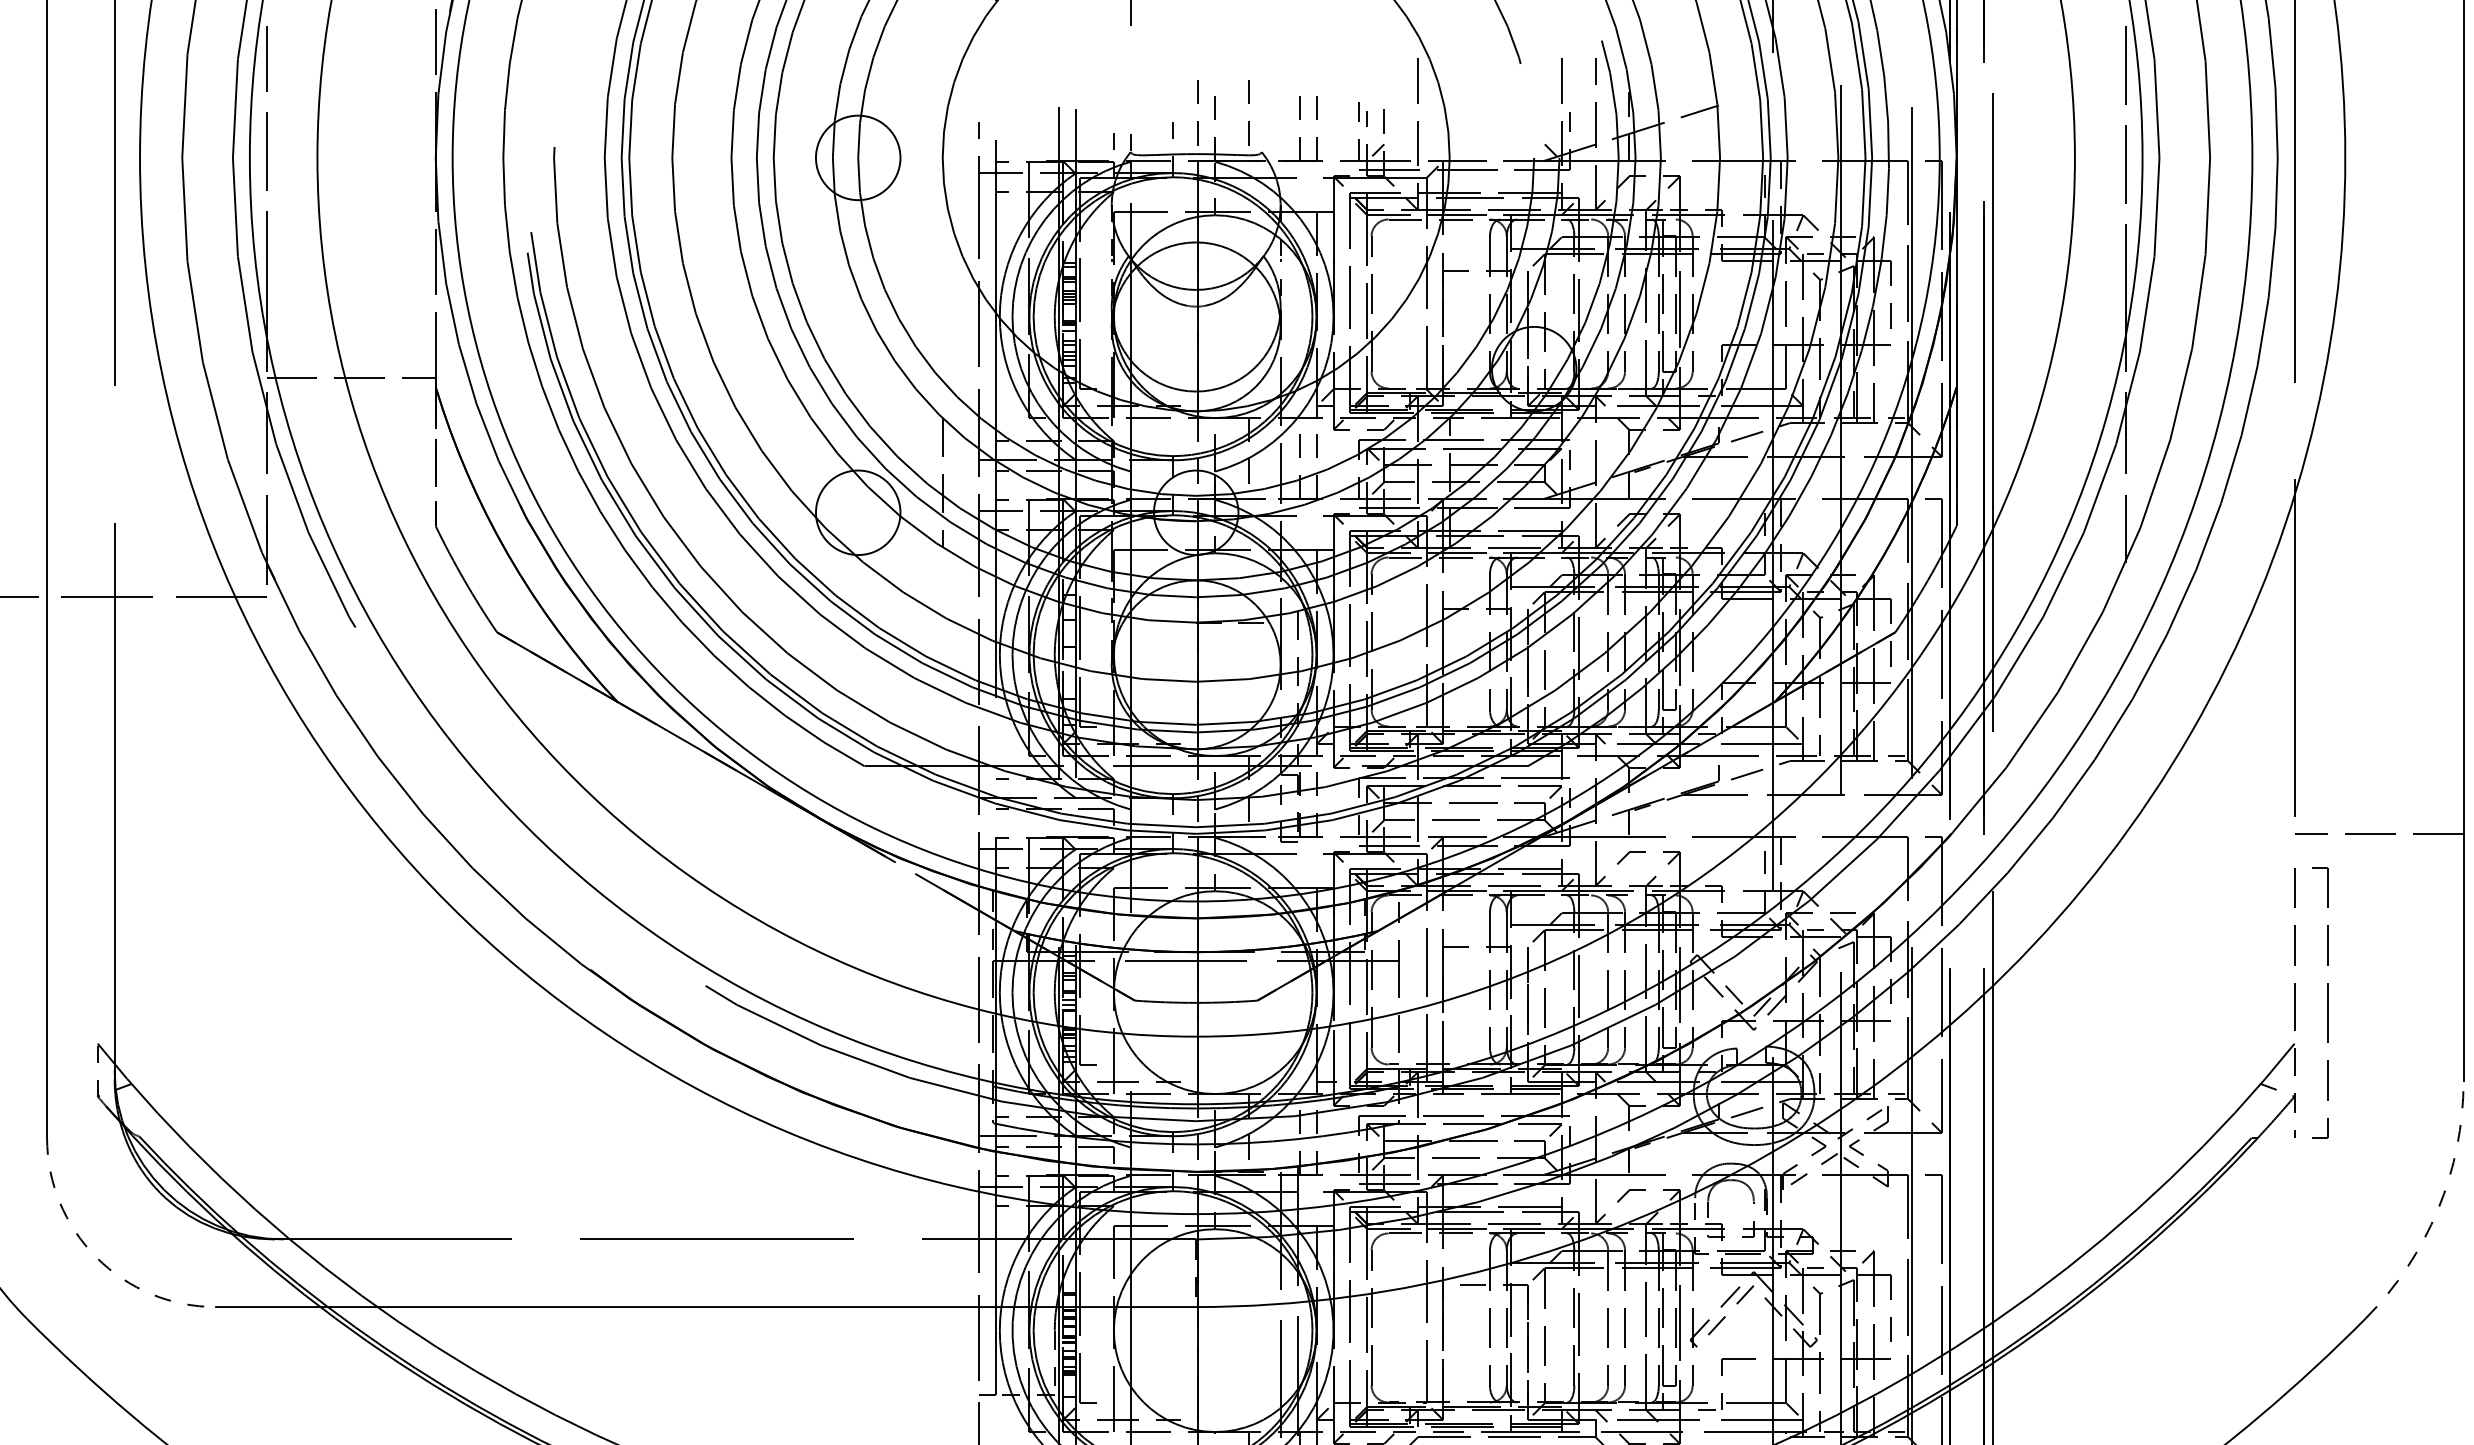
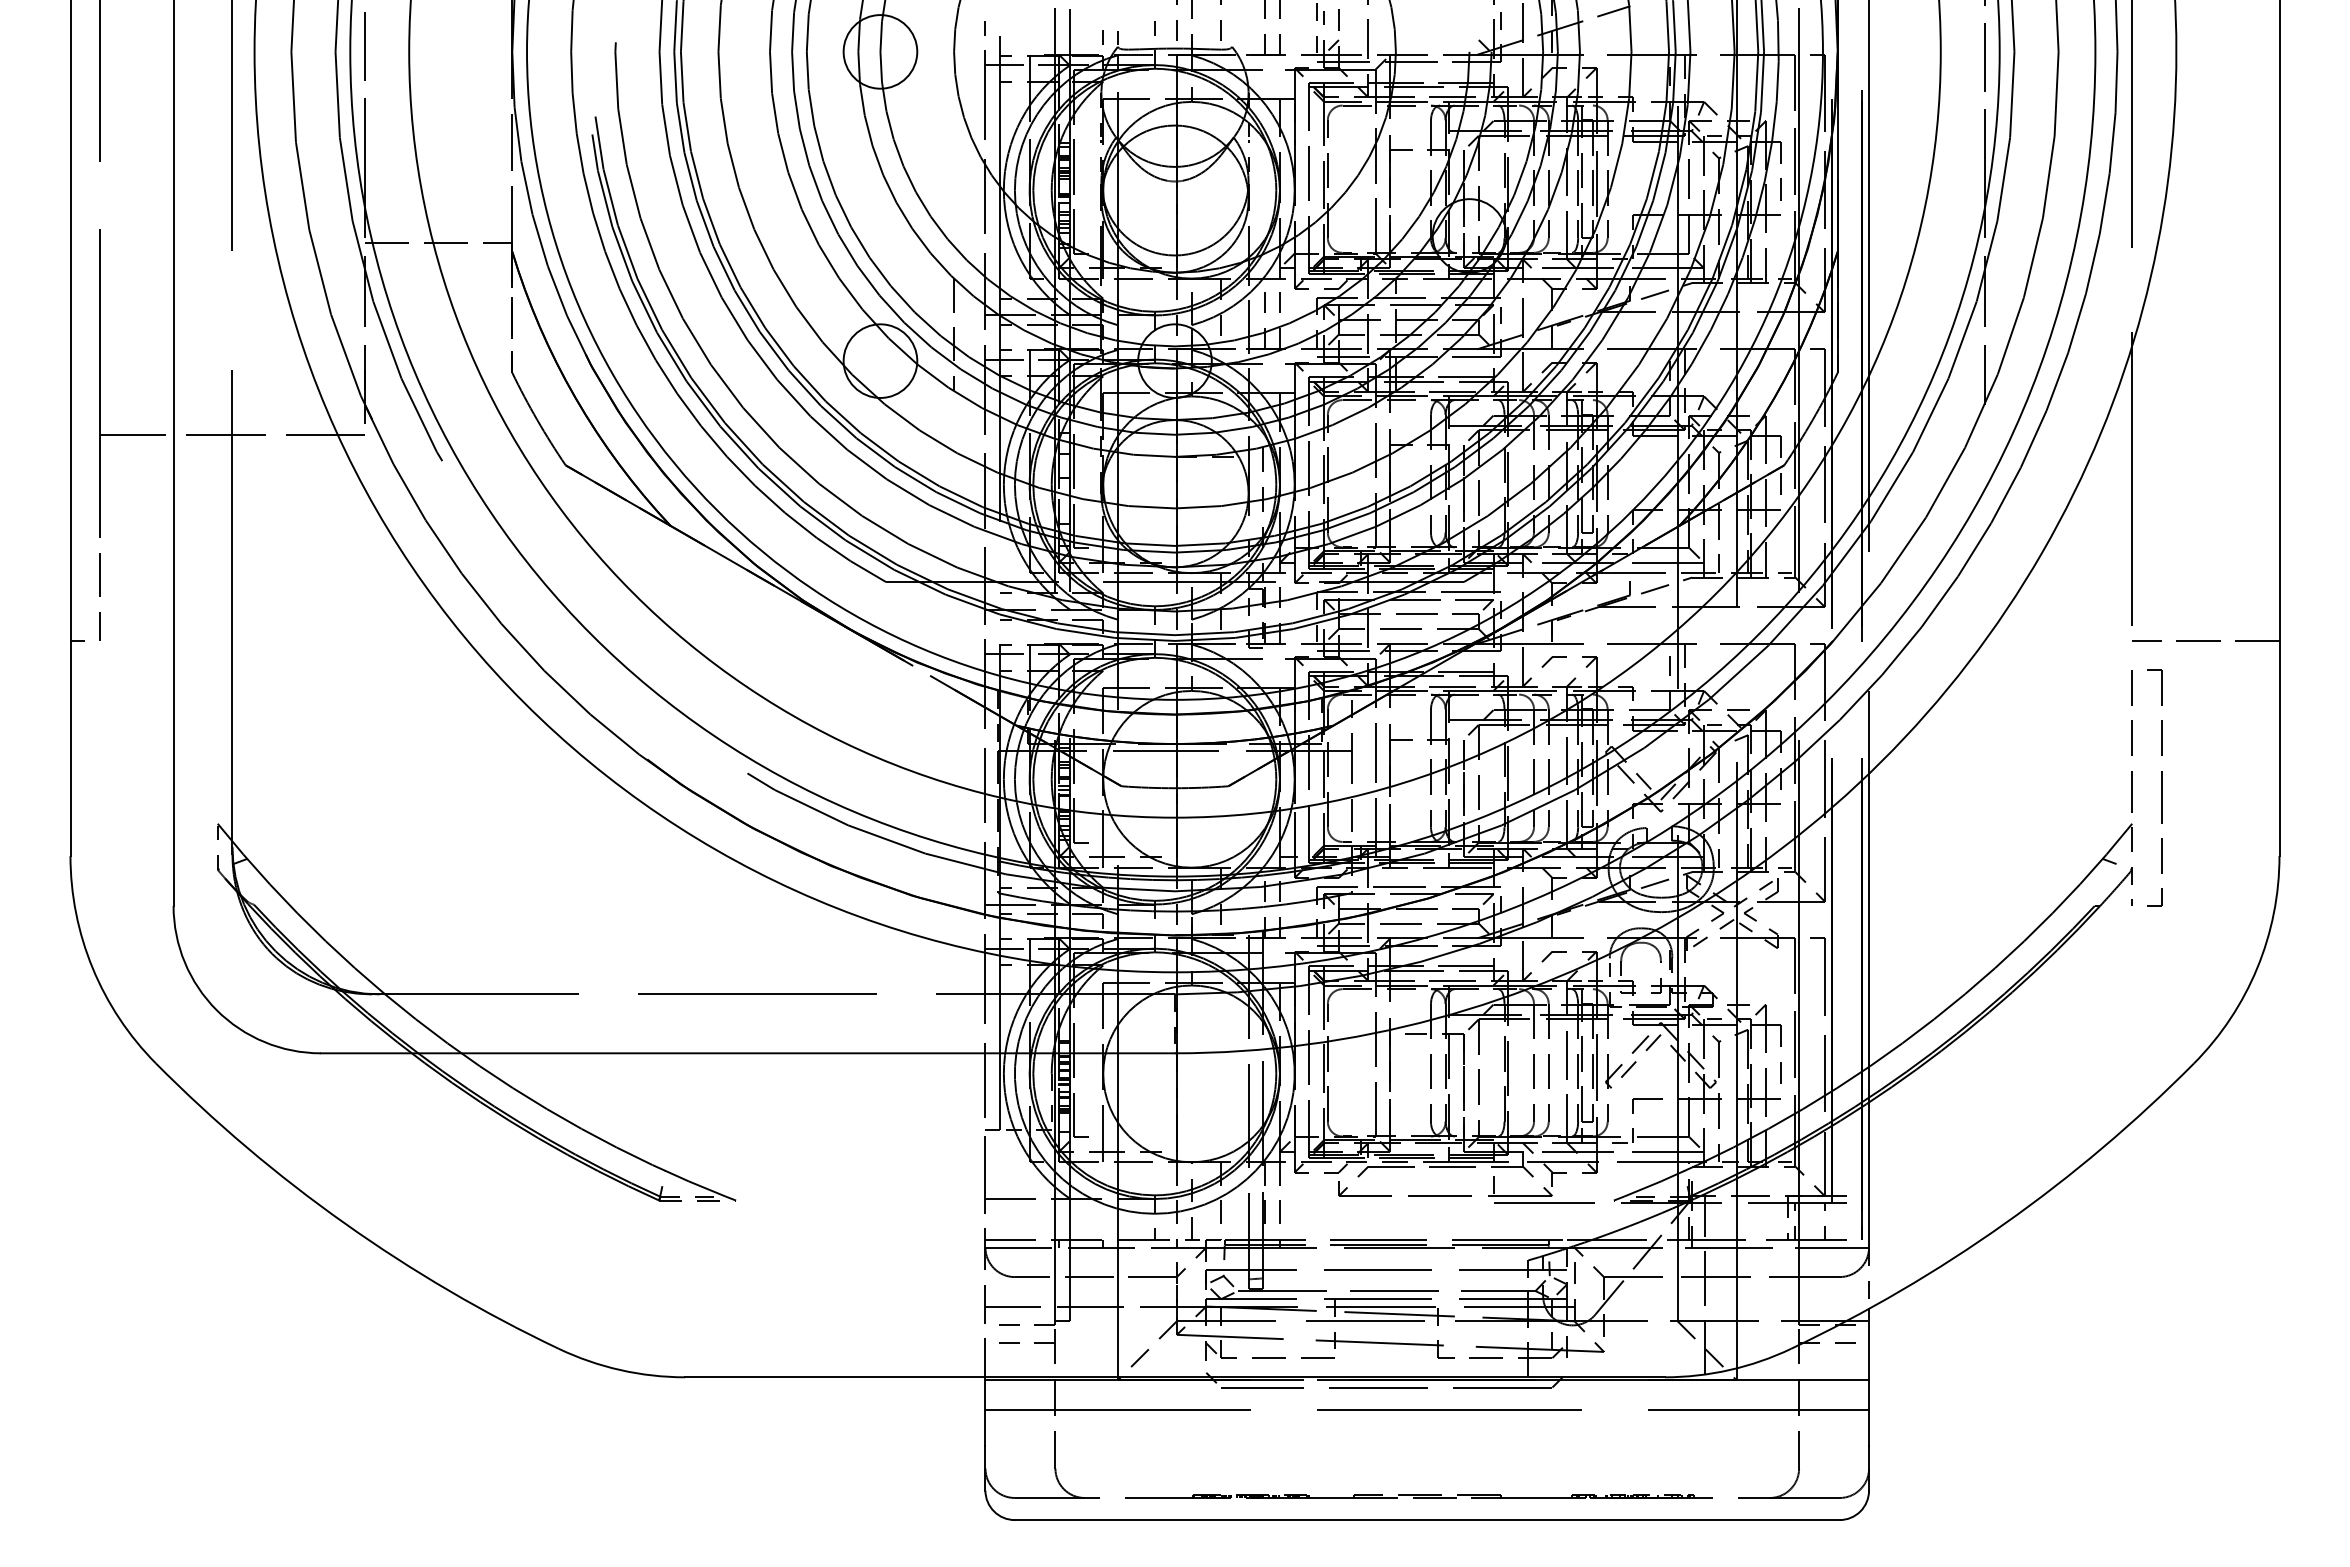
arc: (2438, 1209) -> (2257, 968), dashed -> solid
arc: (96, 1257) -> (216, 1010), dashed -> solid

